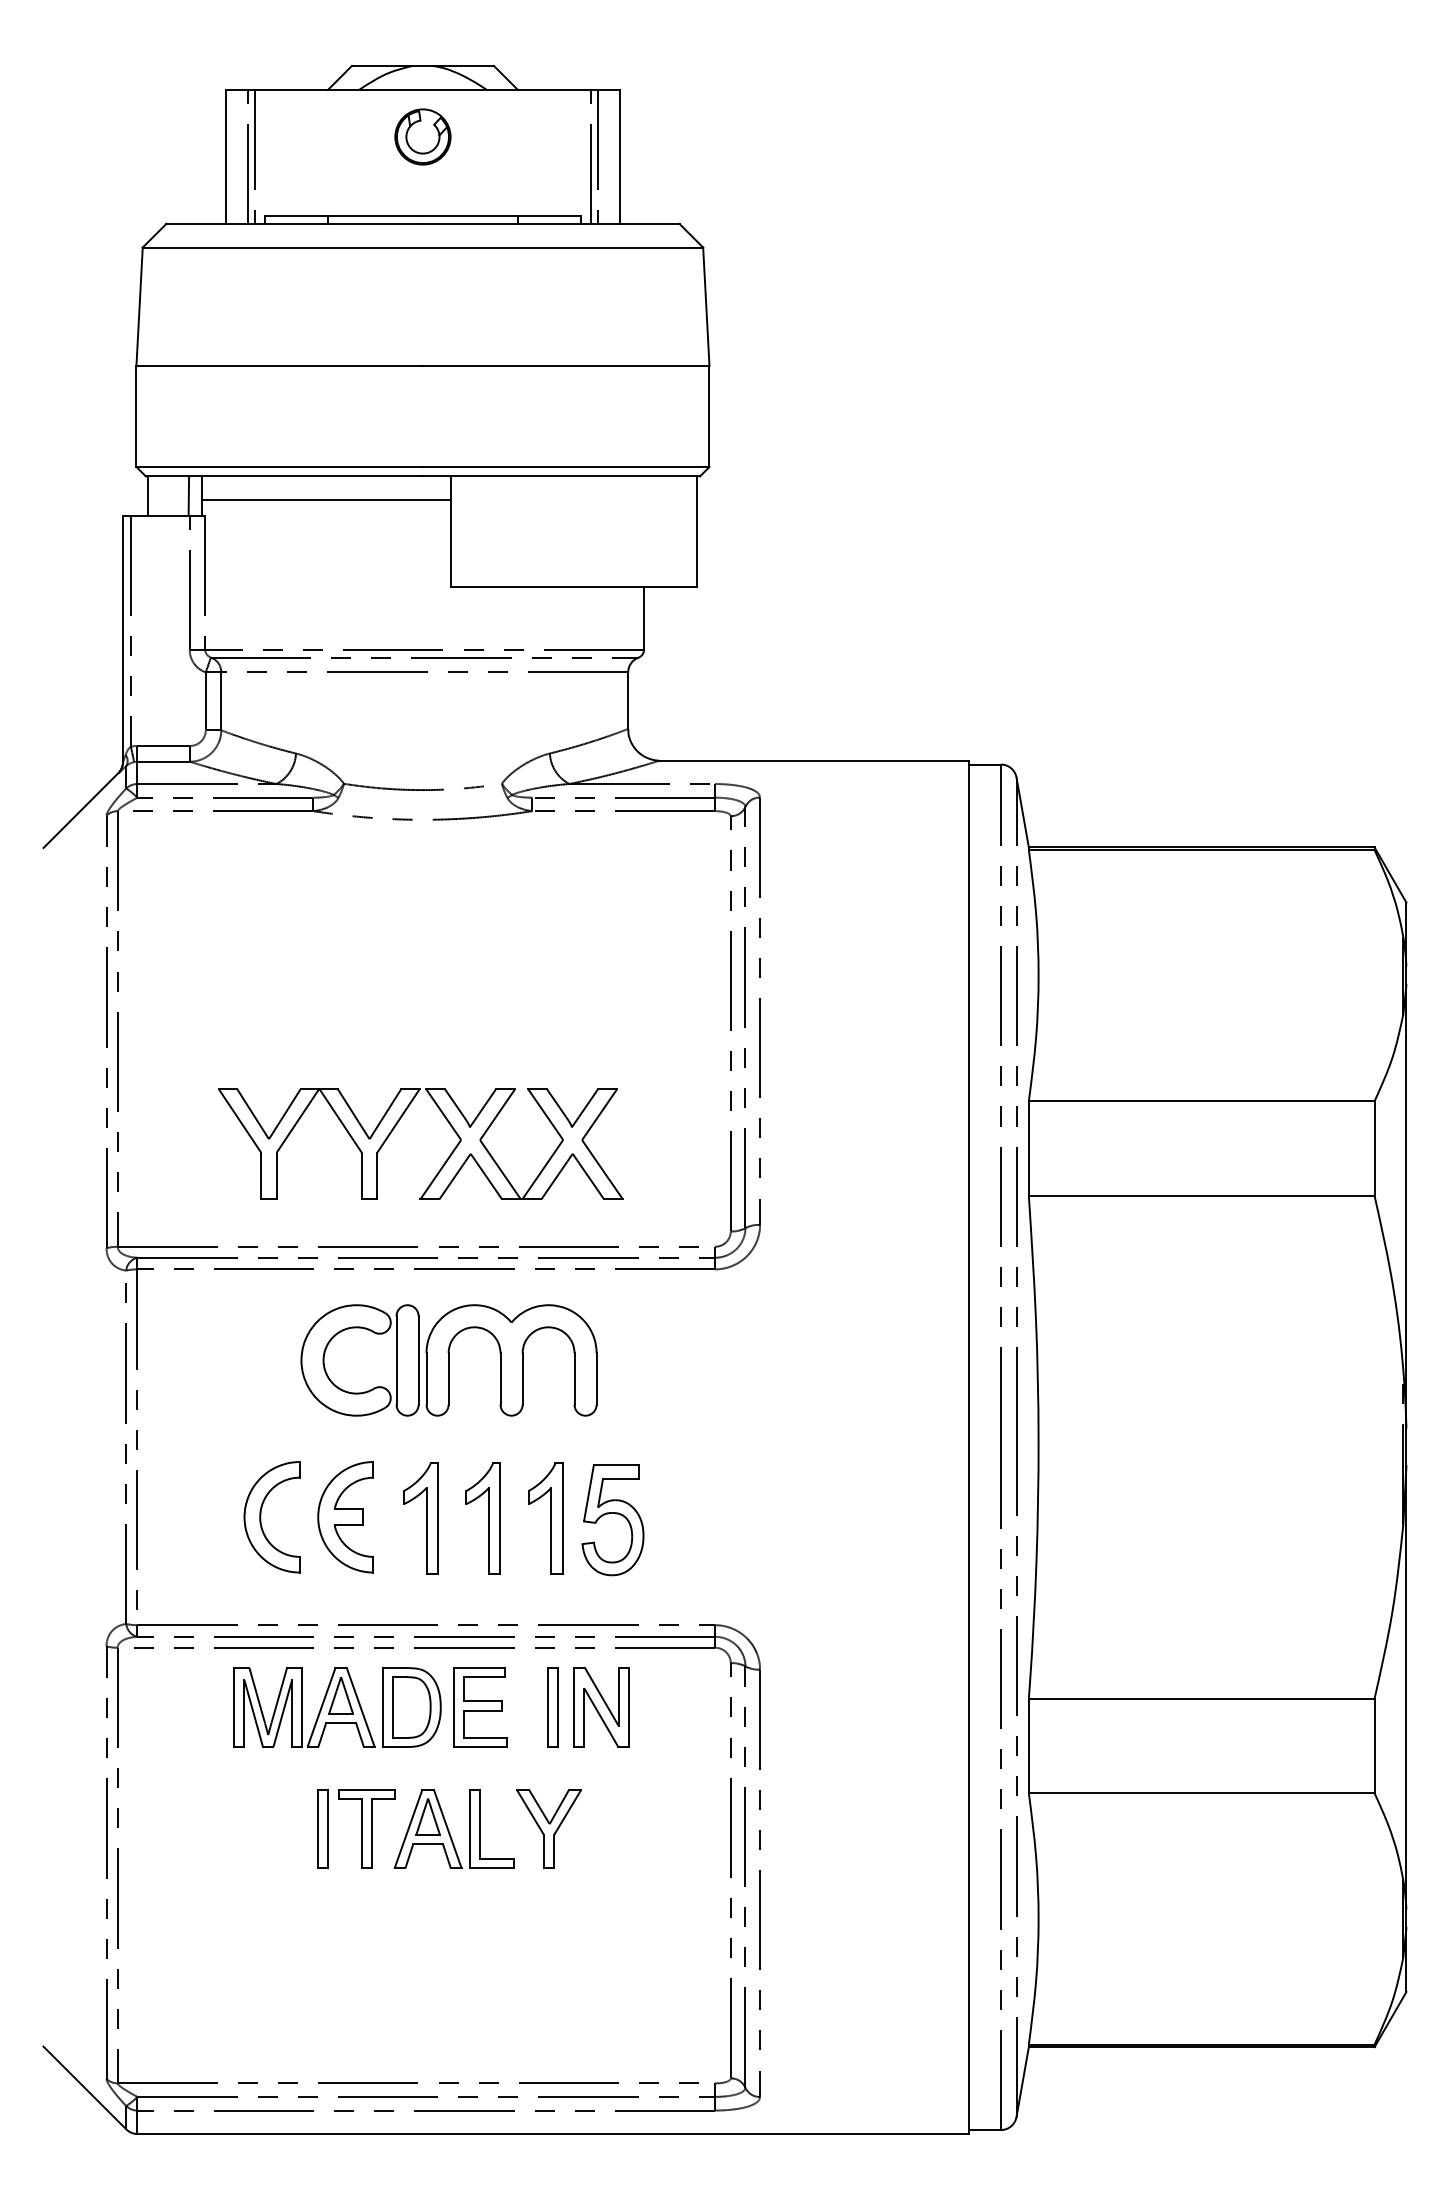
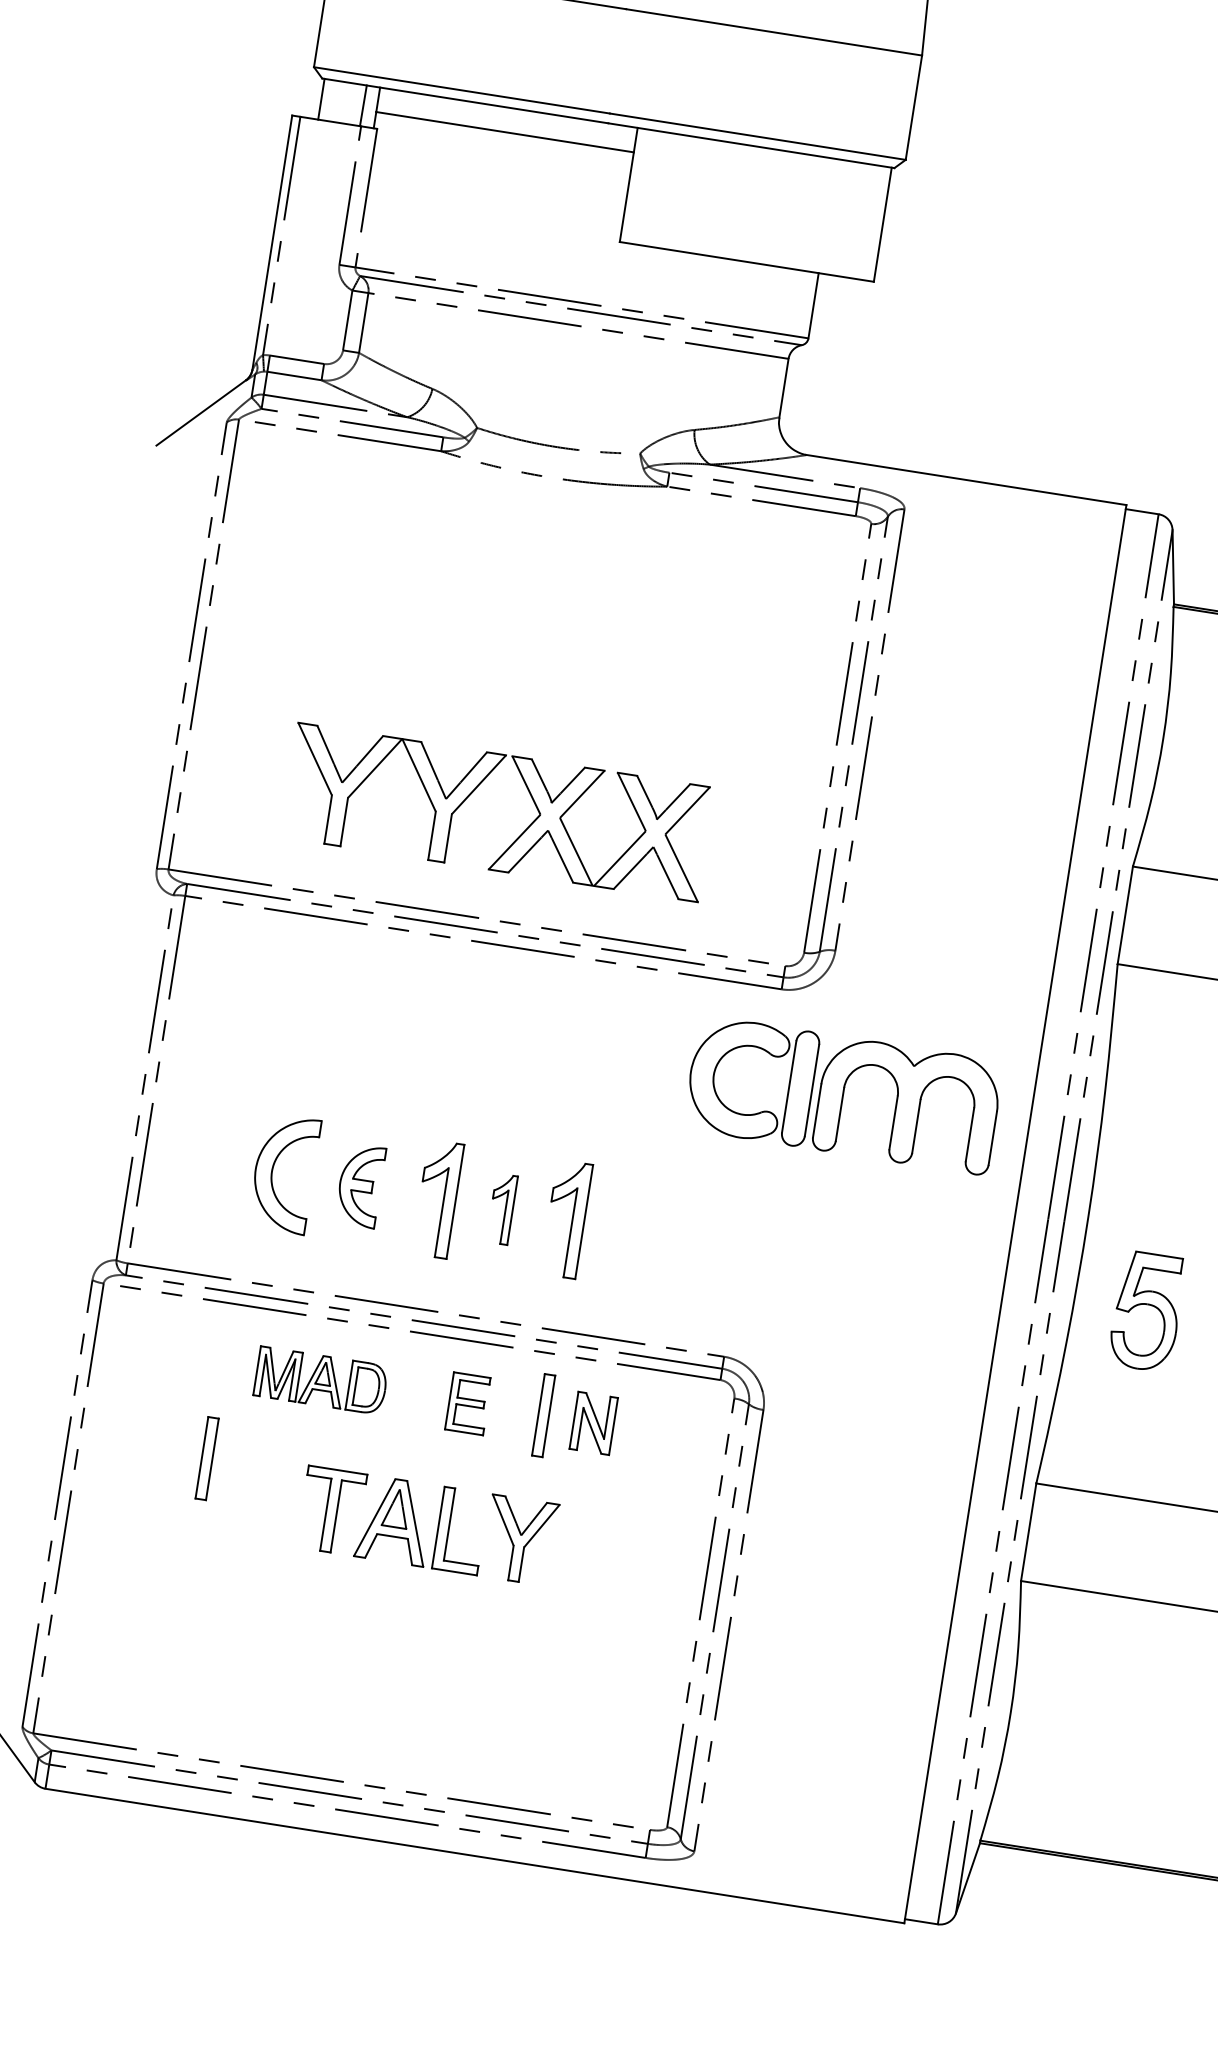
part: (448, 1360) -> (842, 1095), moved
part: (612, 1513) -> (1147, 1304), moved
part: (345, 1517) -> (360, 1185), size x0.7
part: (482, 1518) -> (501, 1208), size x0.6
part: (337, 1707) -> (321, 1380), size x0.6
part: (480, 1707) -> (468, 1403), size x0.7
part: (601, 1707) -> (593, 1423), size x0.7
part: (322, 1828) -> (206, 1457), moved

